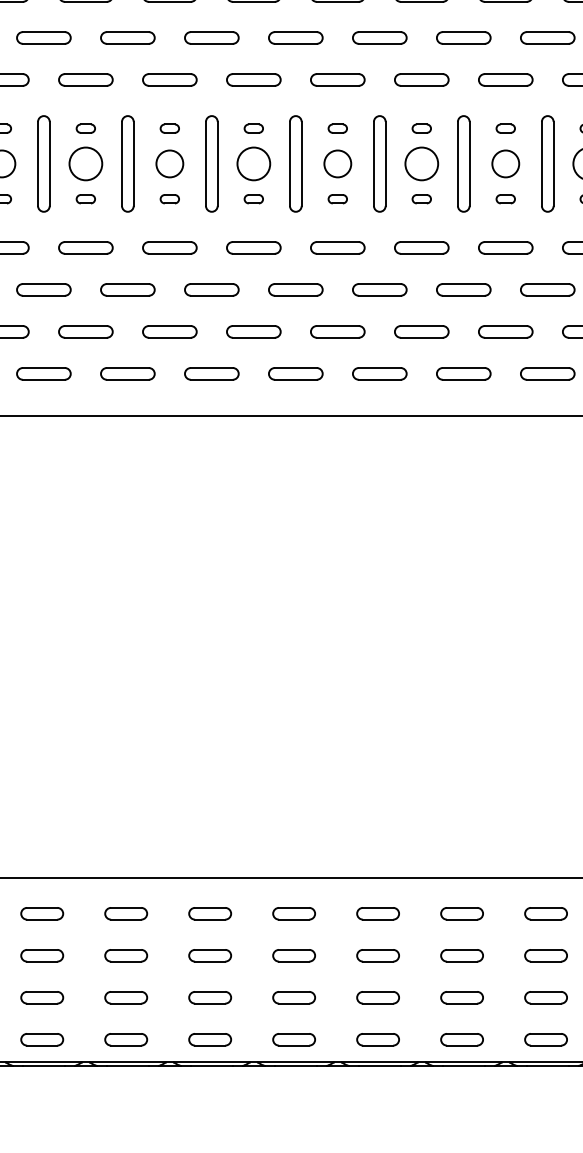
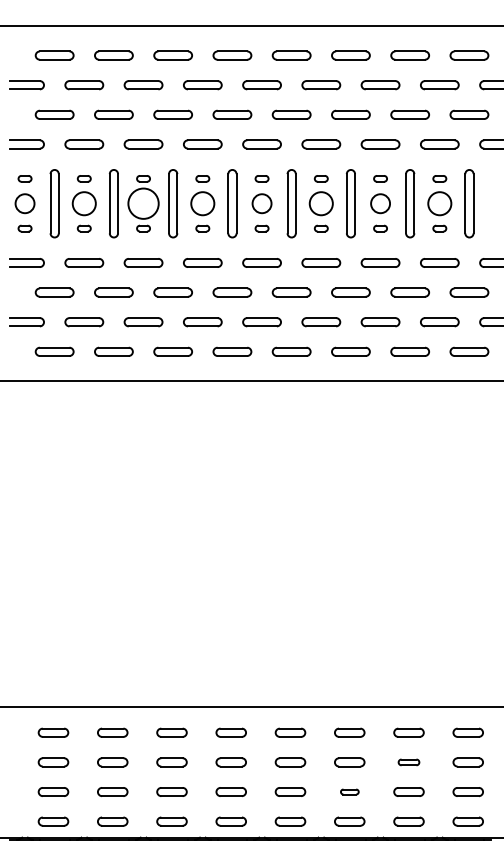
circle: (169, 163) -> (143, 203), size x1.6
part: (545, 955) -> (408, 762), size x0.7
part: (461, 996) -> (349, 791), size x0.6

